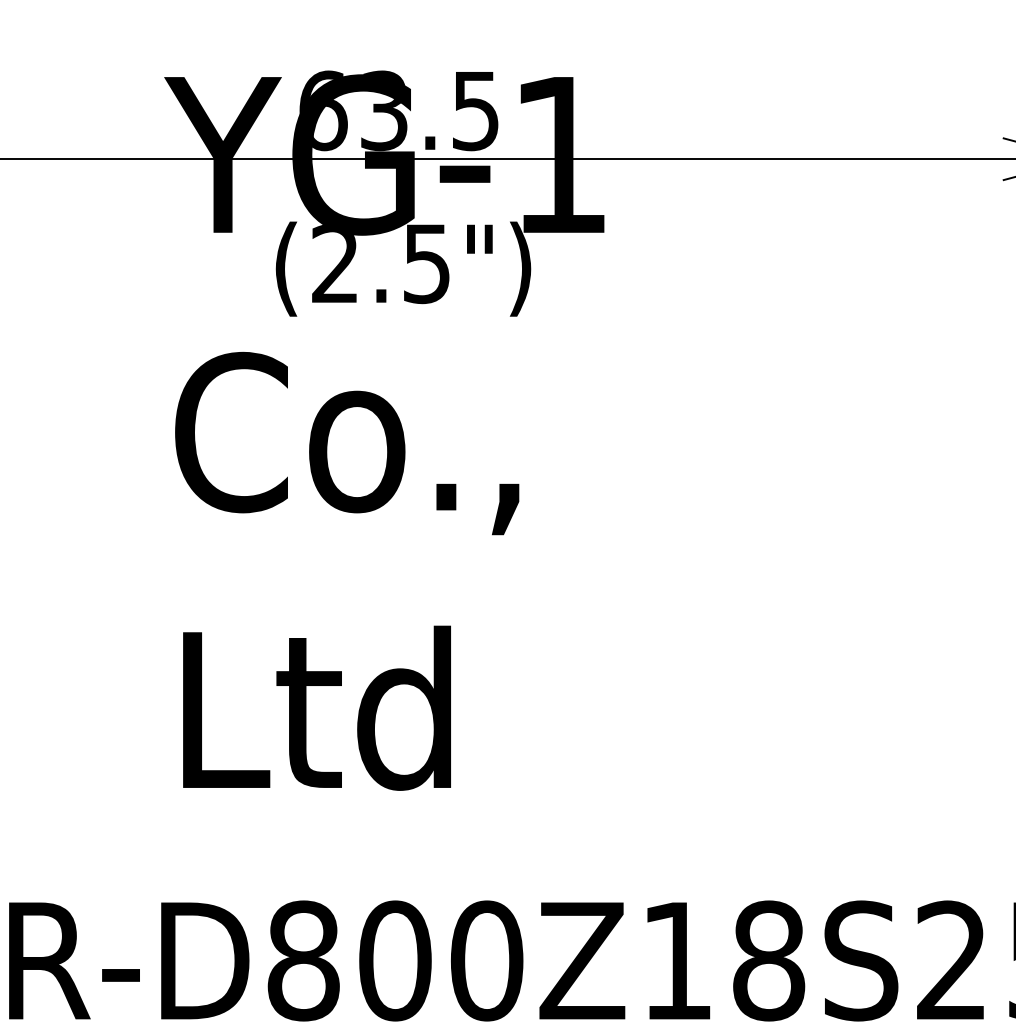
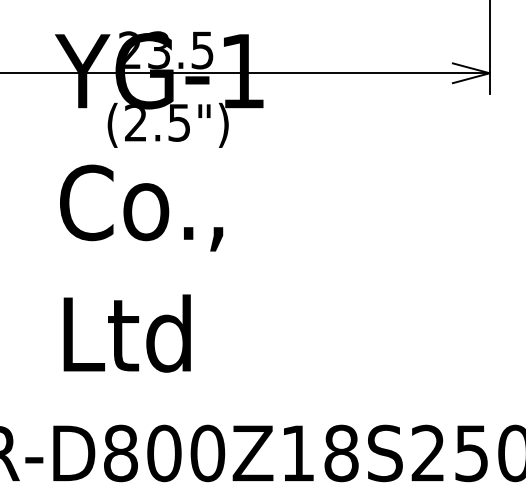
text: (323, 111) -> (130, 50), 63.5 -> 23.5

